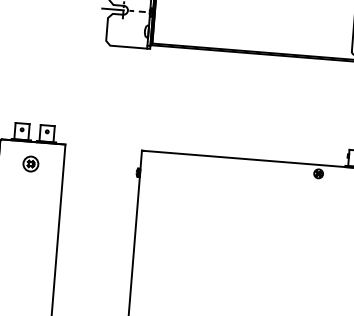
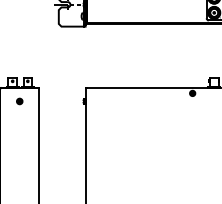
part: (30, 164) -> (19, 101), size x0.62

